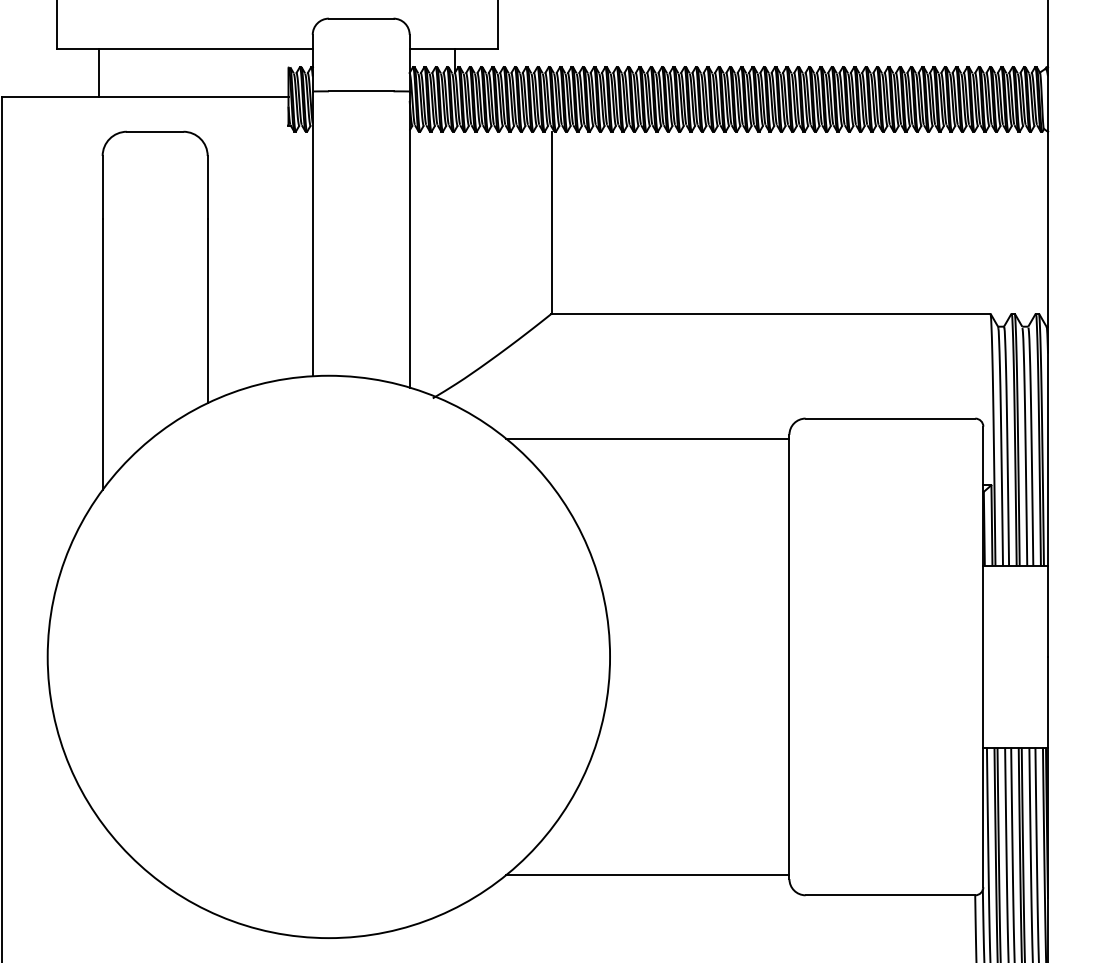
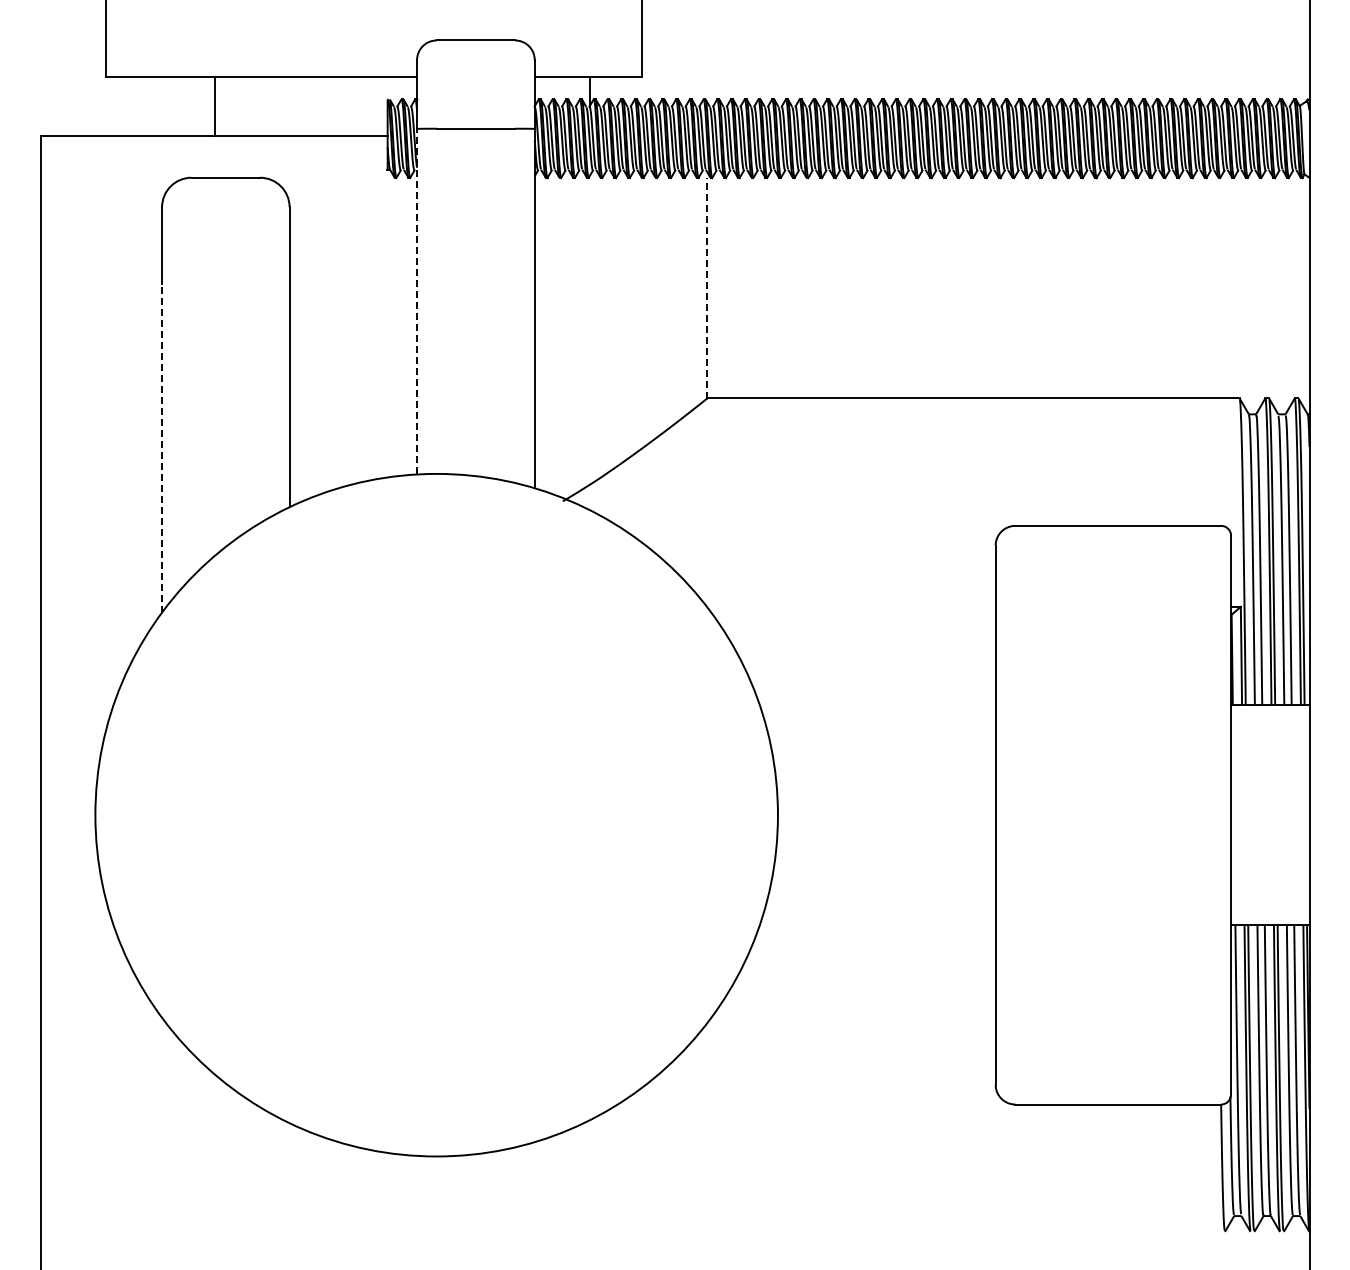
line: (99, 72) -> (215, 105), moved
line: (552, 223) -> (707, 288), solid -> dashed
line: (313, 233) -> (417, 301), solid -> dashed
line: (102, 354) -> (162, 447), solid -> dashed
line: (647, 438) -> (823, 550), removed
line: (647, 874) -> (823, 1079), removed

